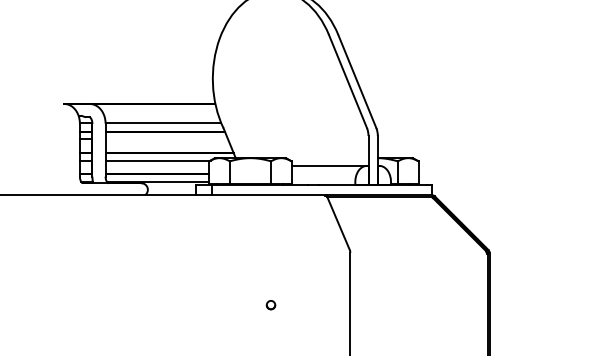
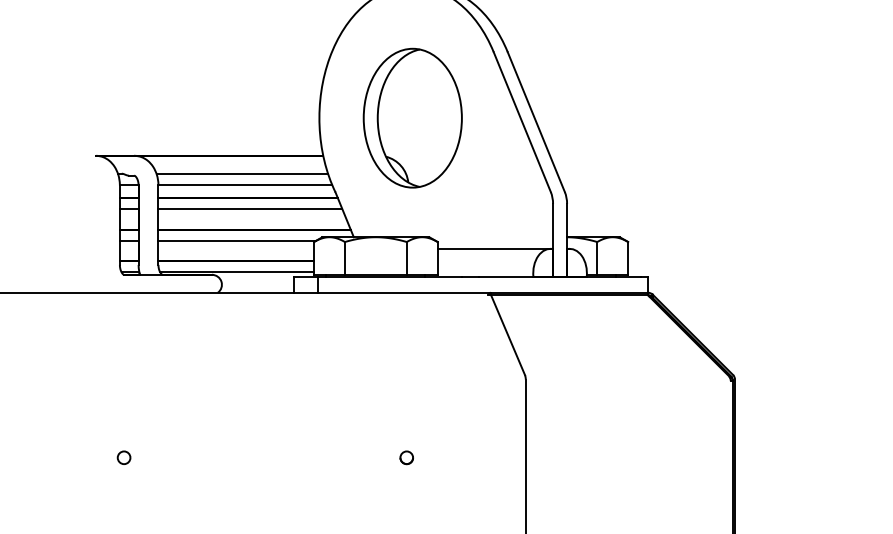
part: (274, 78) -> (411, 117), added
line: (161, 115) -> (242, 173), added
line: (166, 139) -> (249, 209), added
circle: (82, 305) -> (123, 458), added

